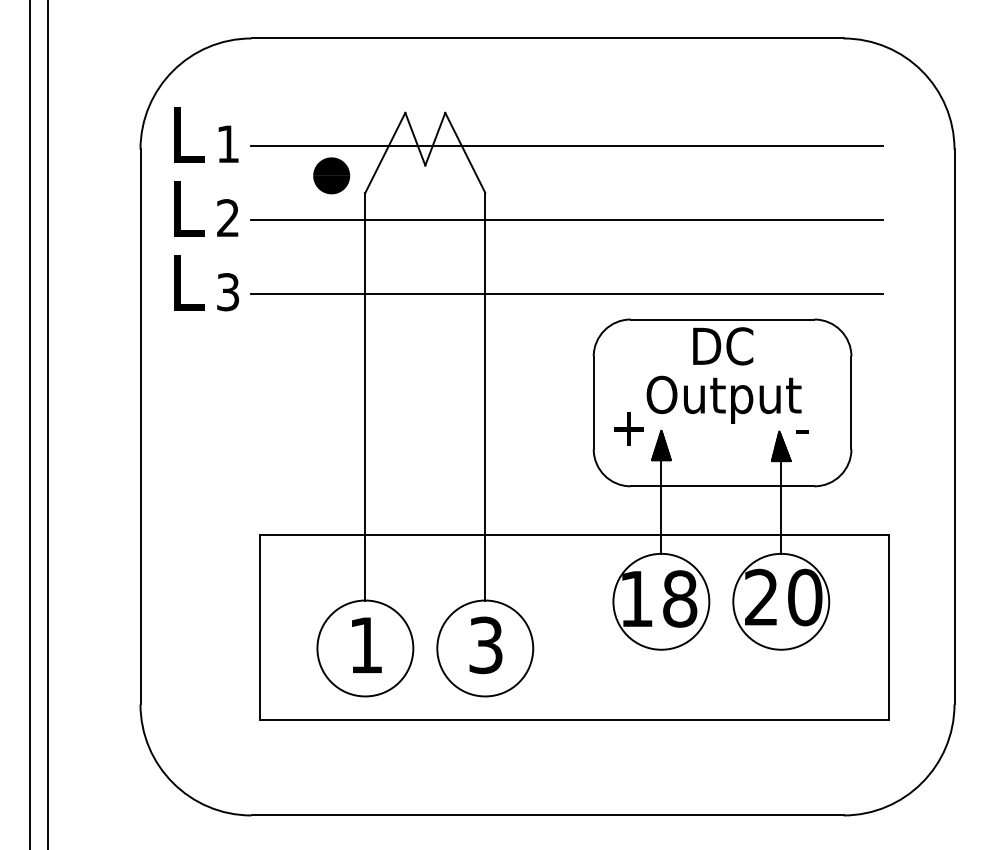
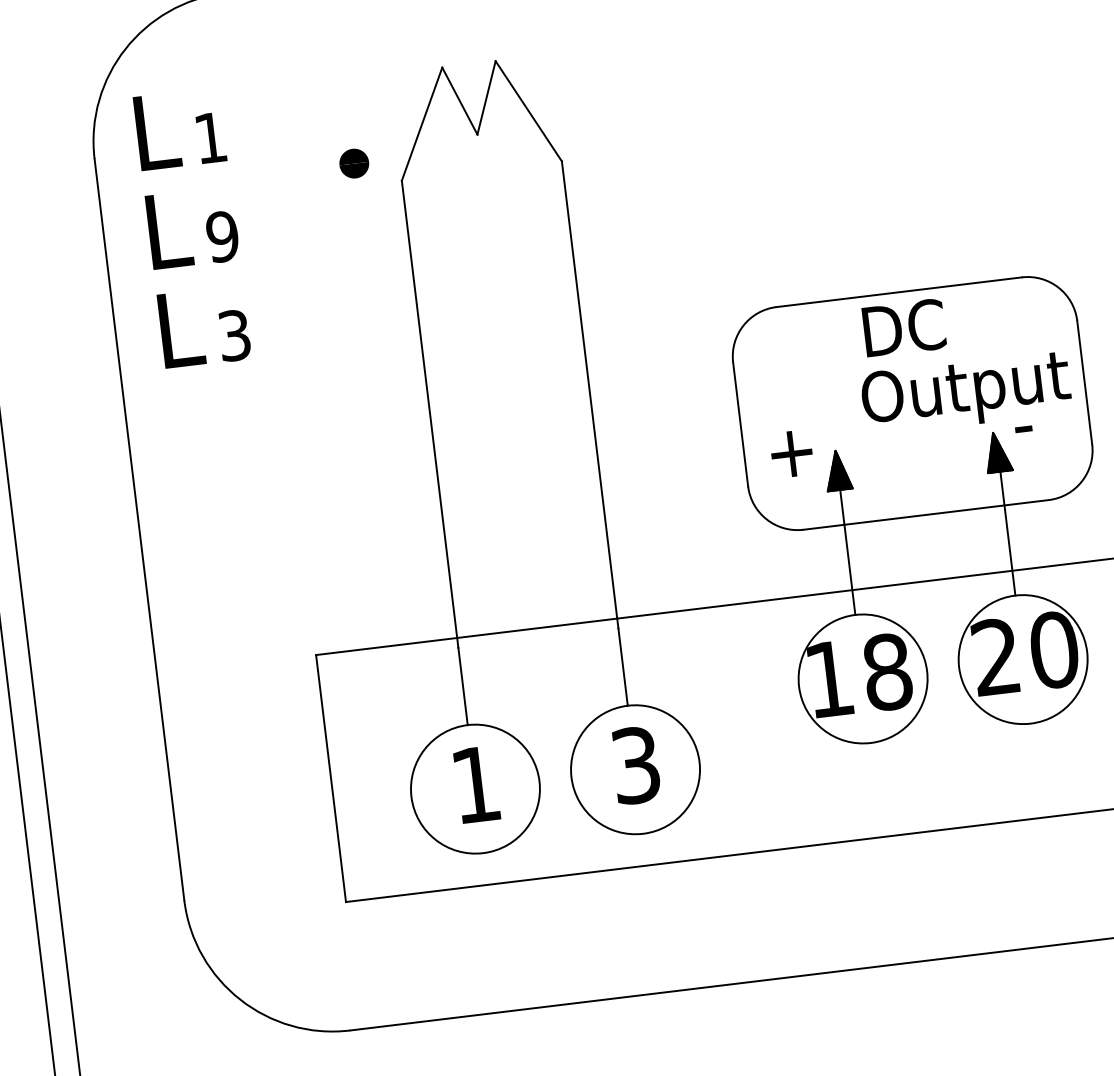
line: (566, 145) -> (662, 85), removed
part: (331, 175) -> (353, 163), size x0.6
text: (227, 218) -> (221, 237), 2 -> 9
line: (566, 219) -> (674, 183), removed
line: (566, 293) -> (686, 282), removed
text: (723, 399) -> (965, 392), moved

